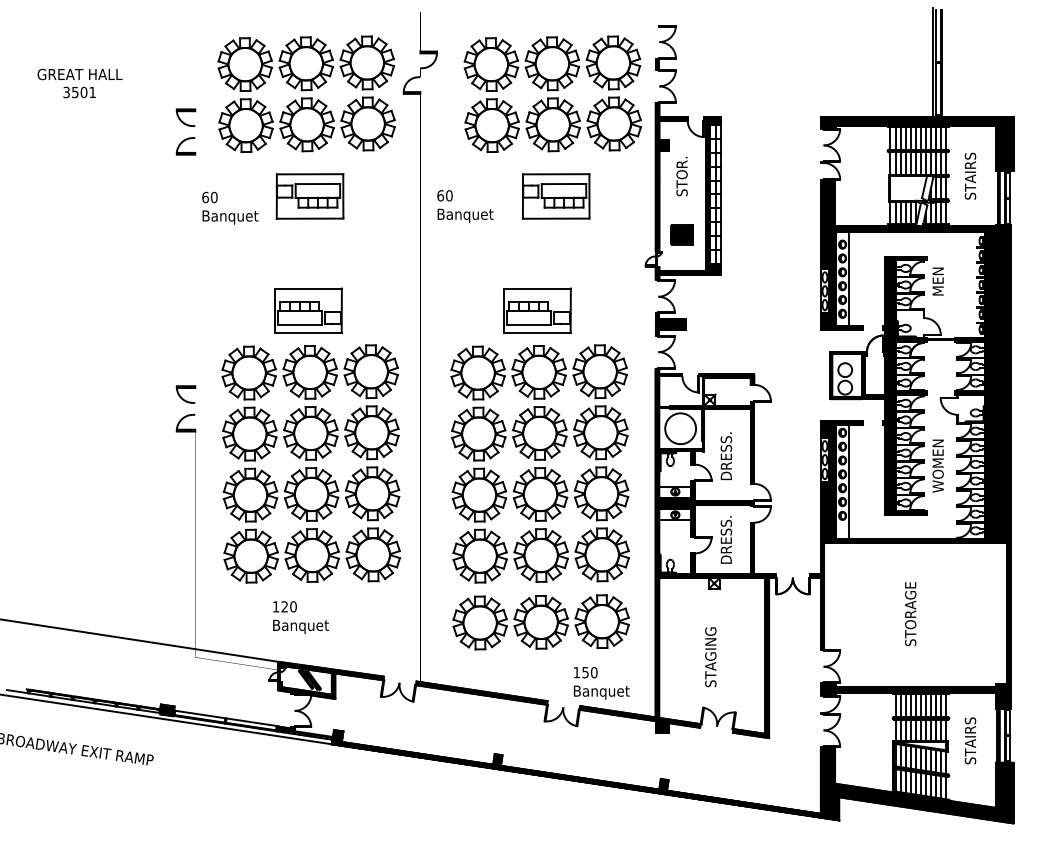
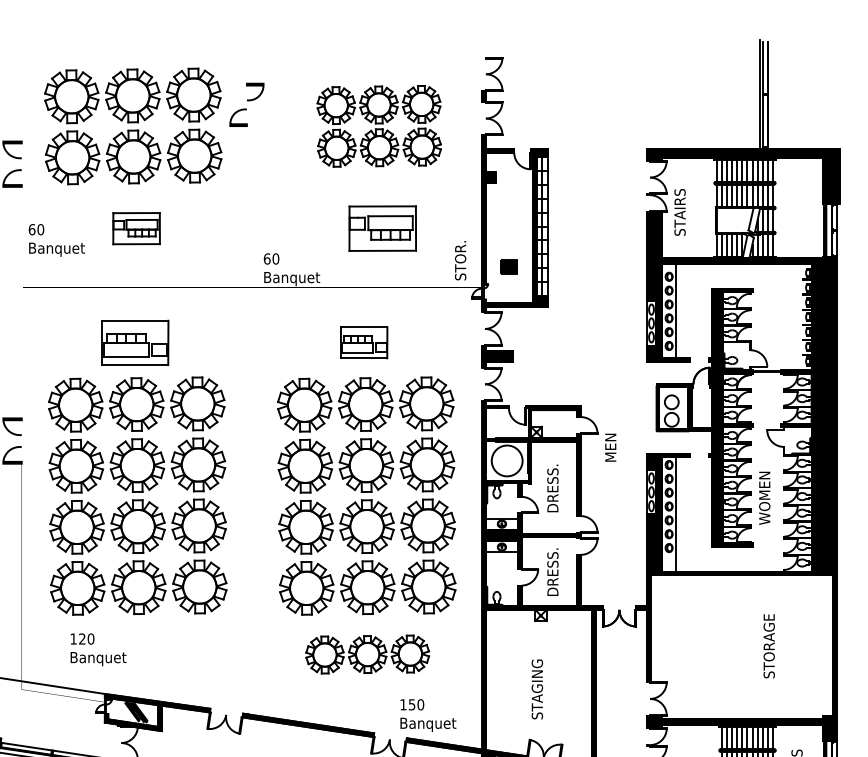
part: (552, 93) -> (379, 125), size x0.7
text: (970, 175) -> (680, 211), moved
text: (681, 176) -> (460, 260), moved
part: (309, 196) -> (136, 228), size x0.7
text: (465, 206) -> (292, 269), moved
part: (681, 234) -> (508, 266), size x0.7
text: (937, 281) -> (610, 447), moved
part: (537, 310) -> (364, 342), size x0.7
text: (910, 614) -> (769, 646), moved
text: (300, 617) -> (98, 649), moved
part: (540, 622) -> (367, 654), size x0.7

